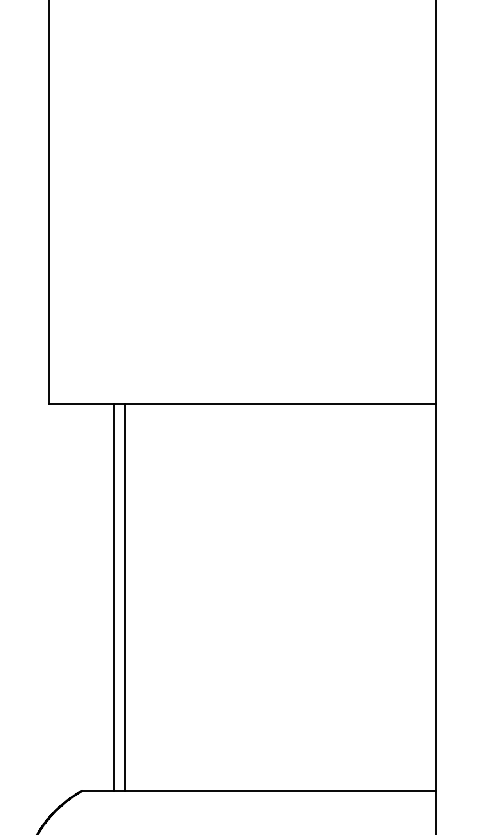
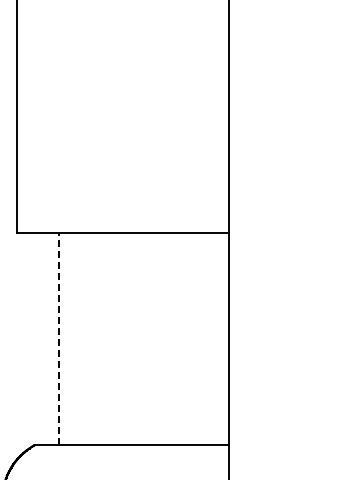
line: (114, 597) -> (52, 339), removed
line: (125, 597) -> (58, 339), solid -> dashed

